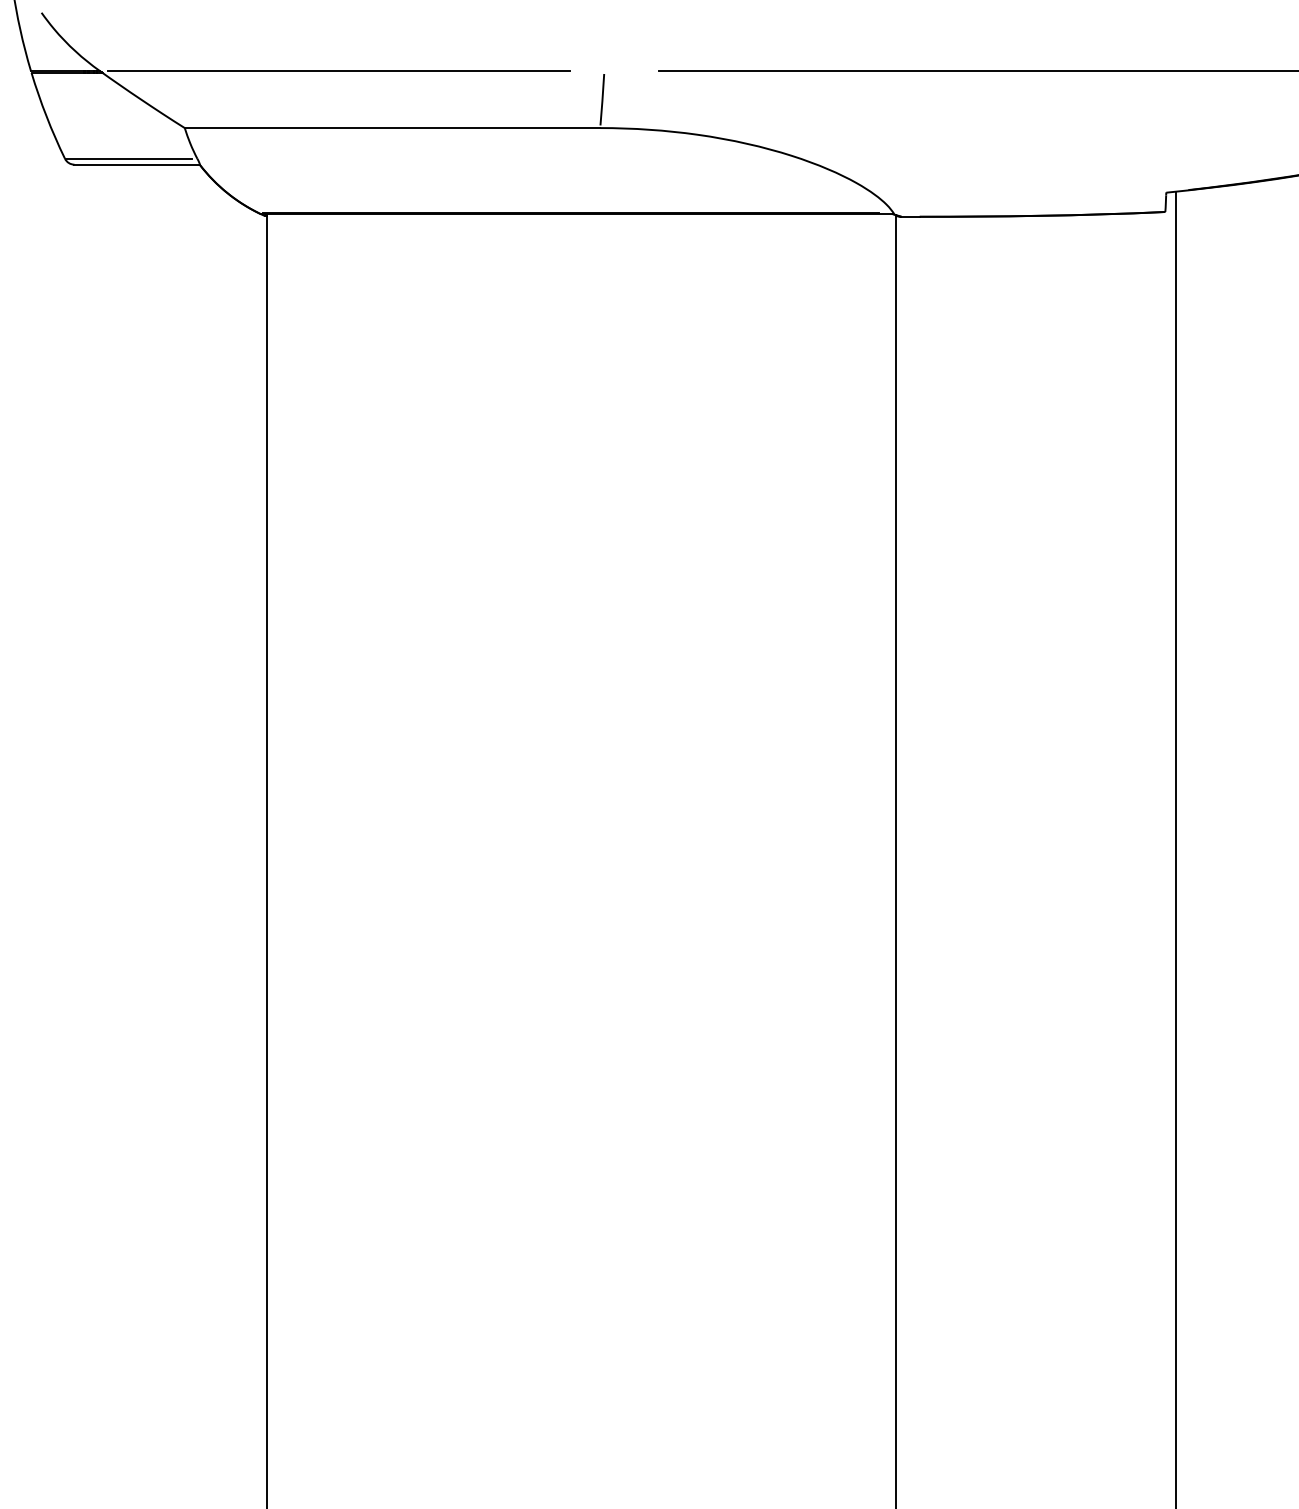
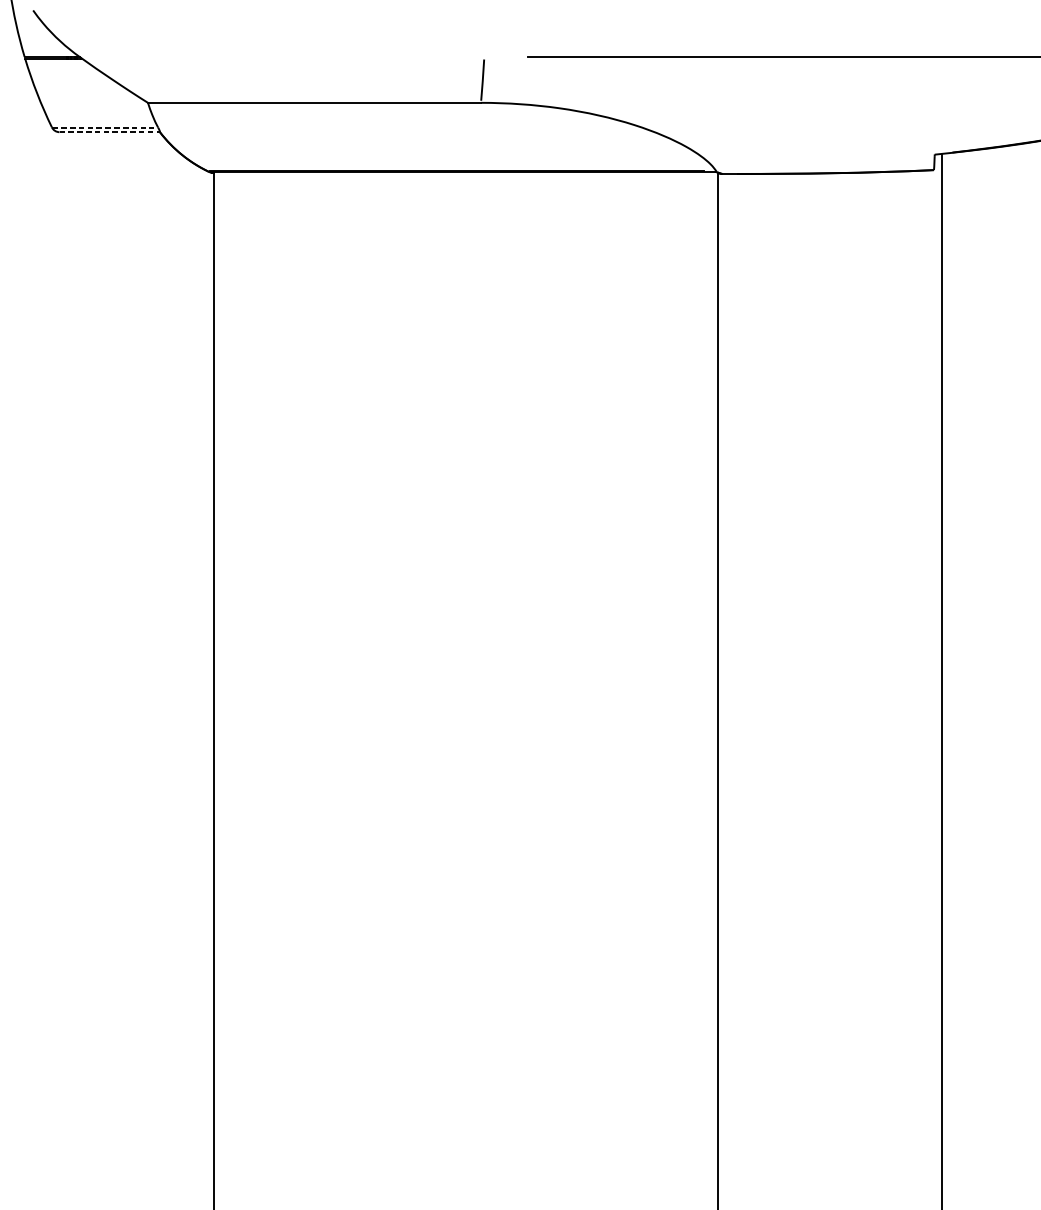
line: (338, 70) -> (271, 56), removed
line: (129, 158) -> (103, 127), solid -> dashed
line: (136, 164) -> (109, 132), solid -> dashed

